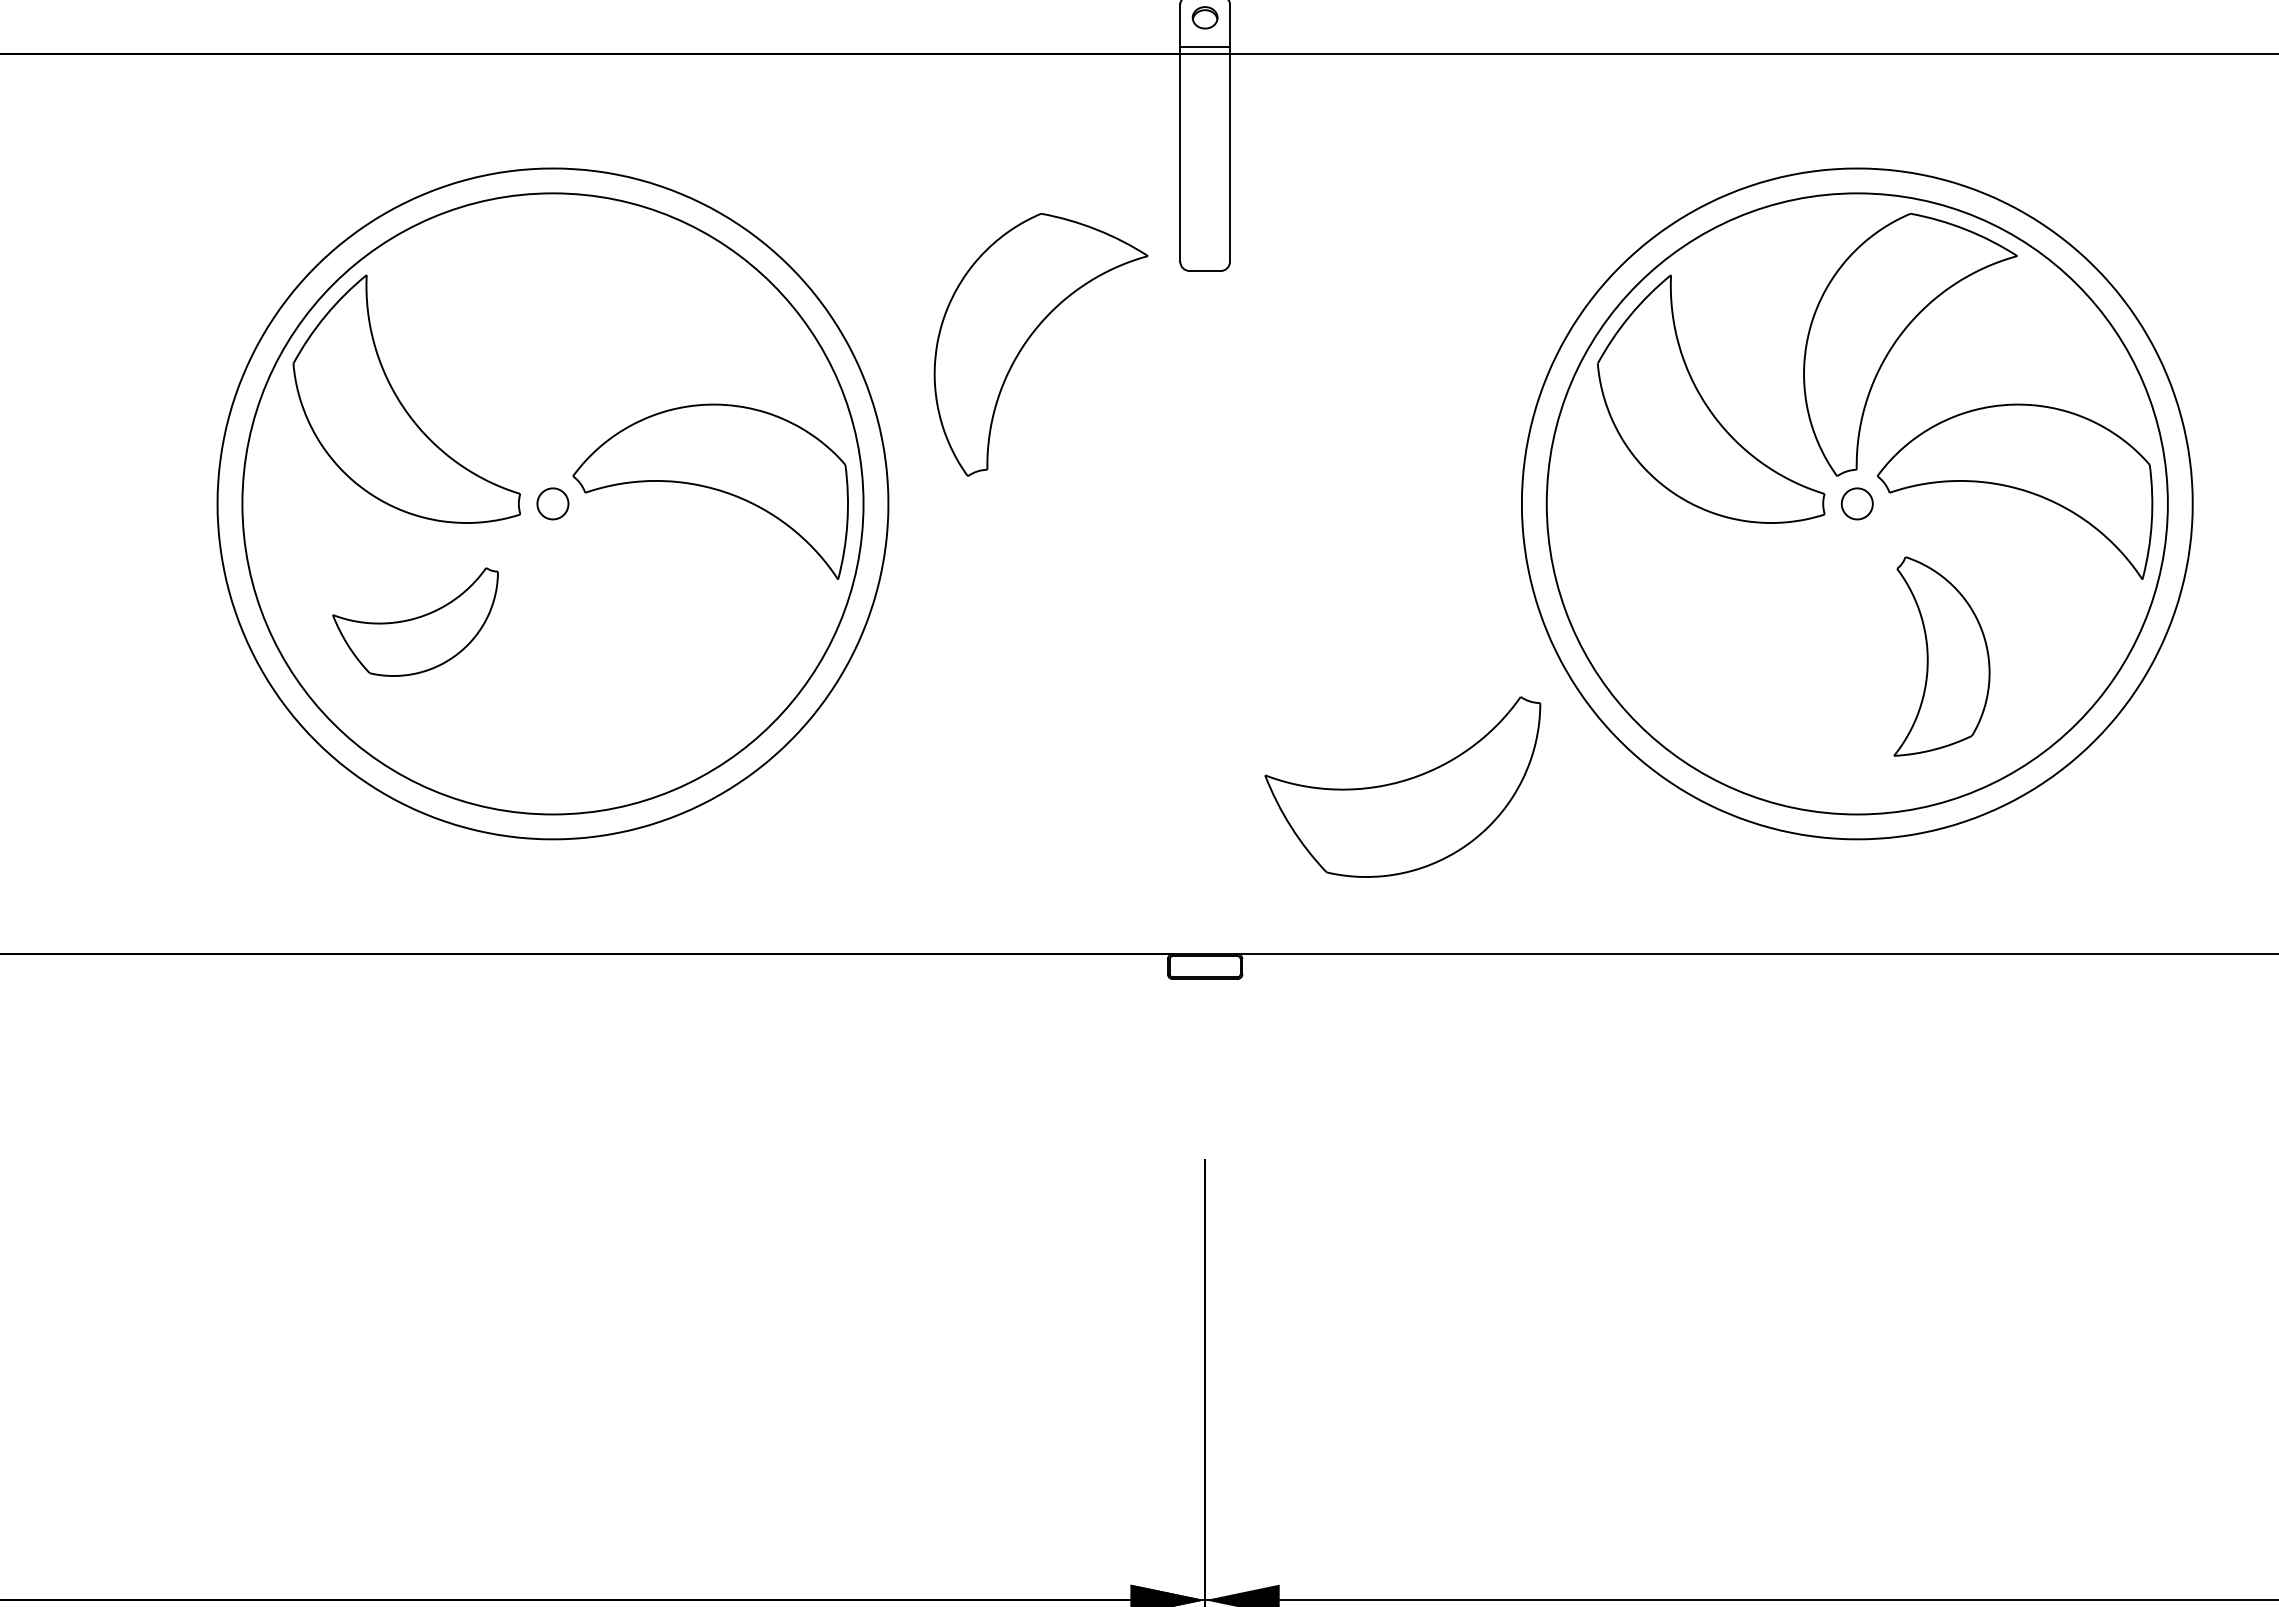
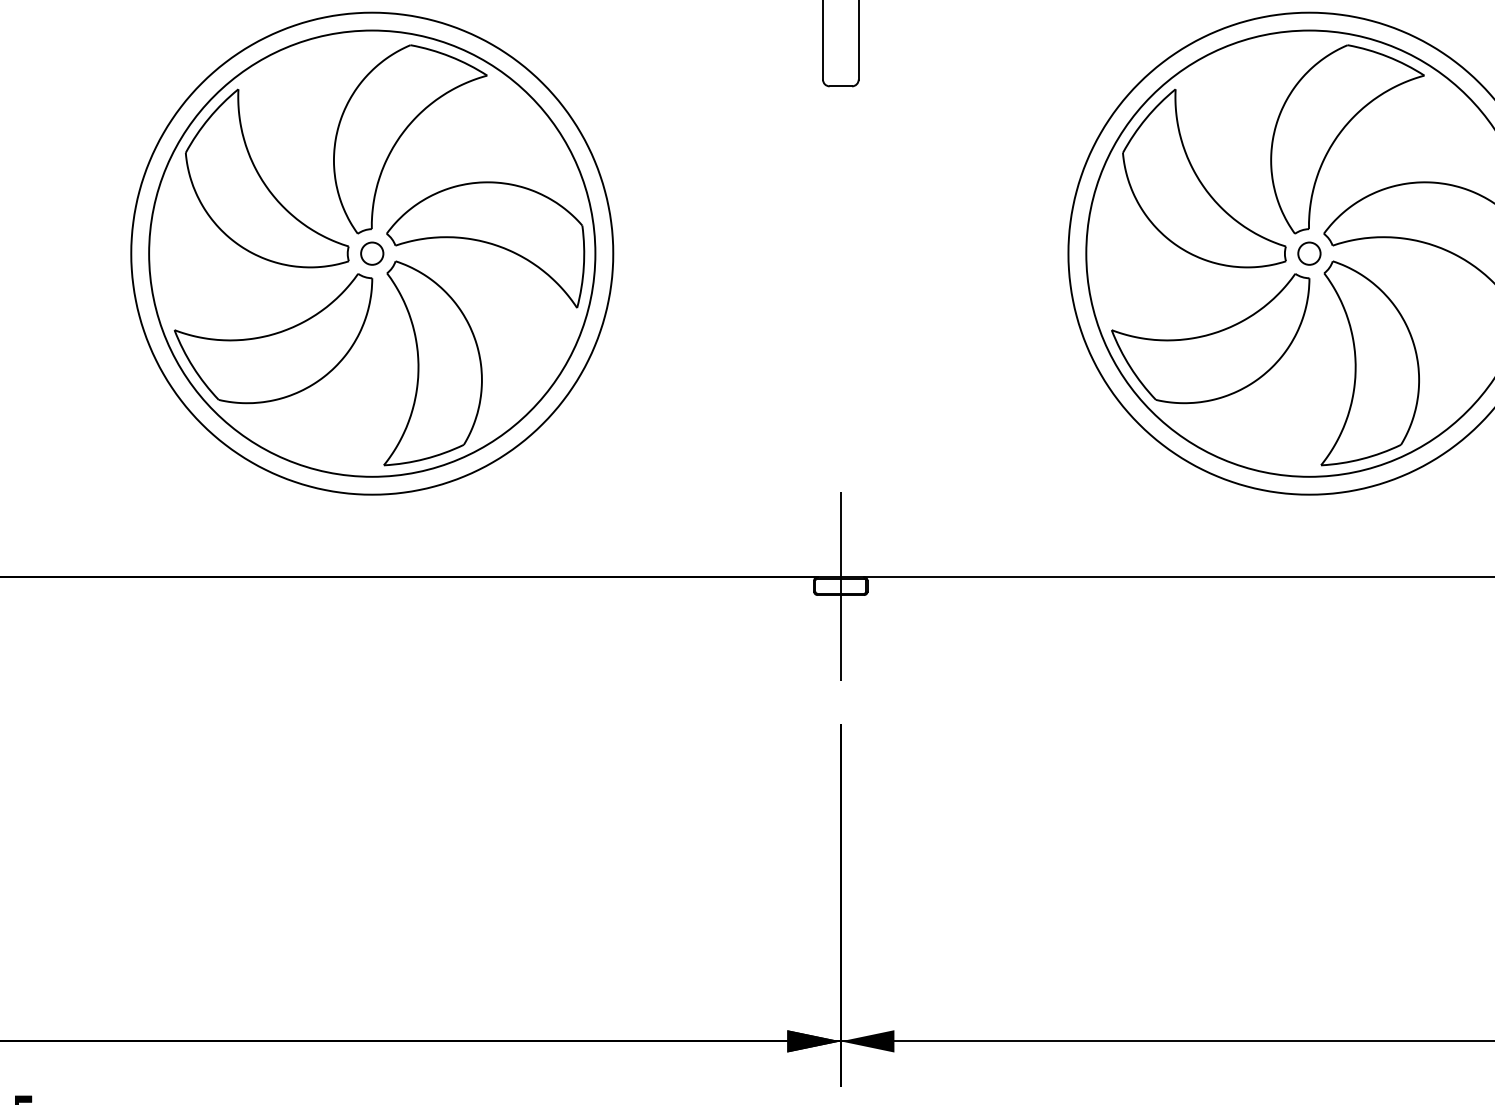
part: (1032, 335) -> (404, 132), moved
part: (415, 621) -> (273, 338), size x1.67
part: (637, 656) -> (432, 363), added
part: (1941, 656) -> (1369, 363), size x1.43
part: (1402, 786) -> (1210, 338), moved
line: (1205, 966) -> (841, 586), added

